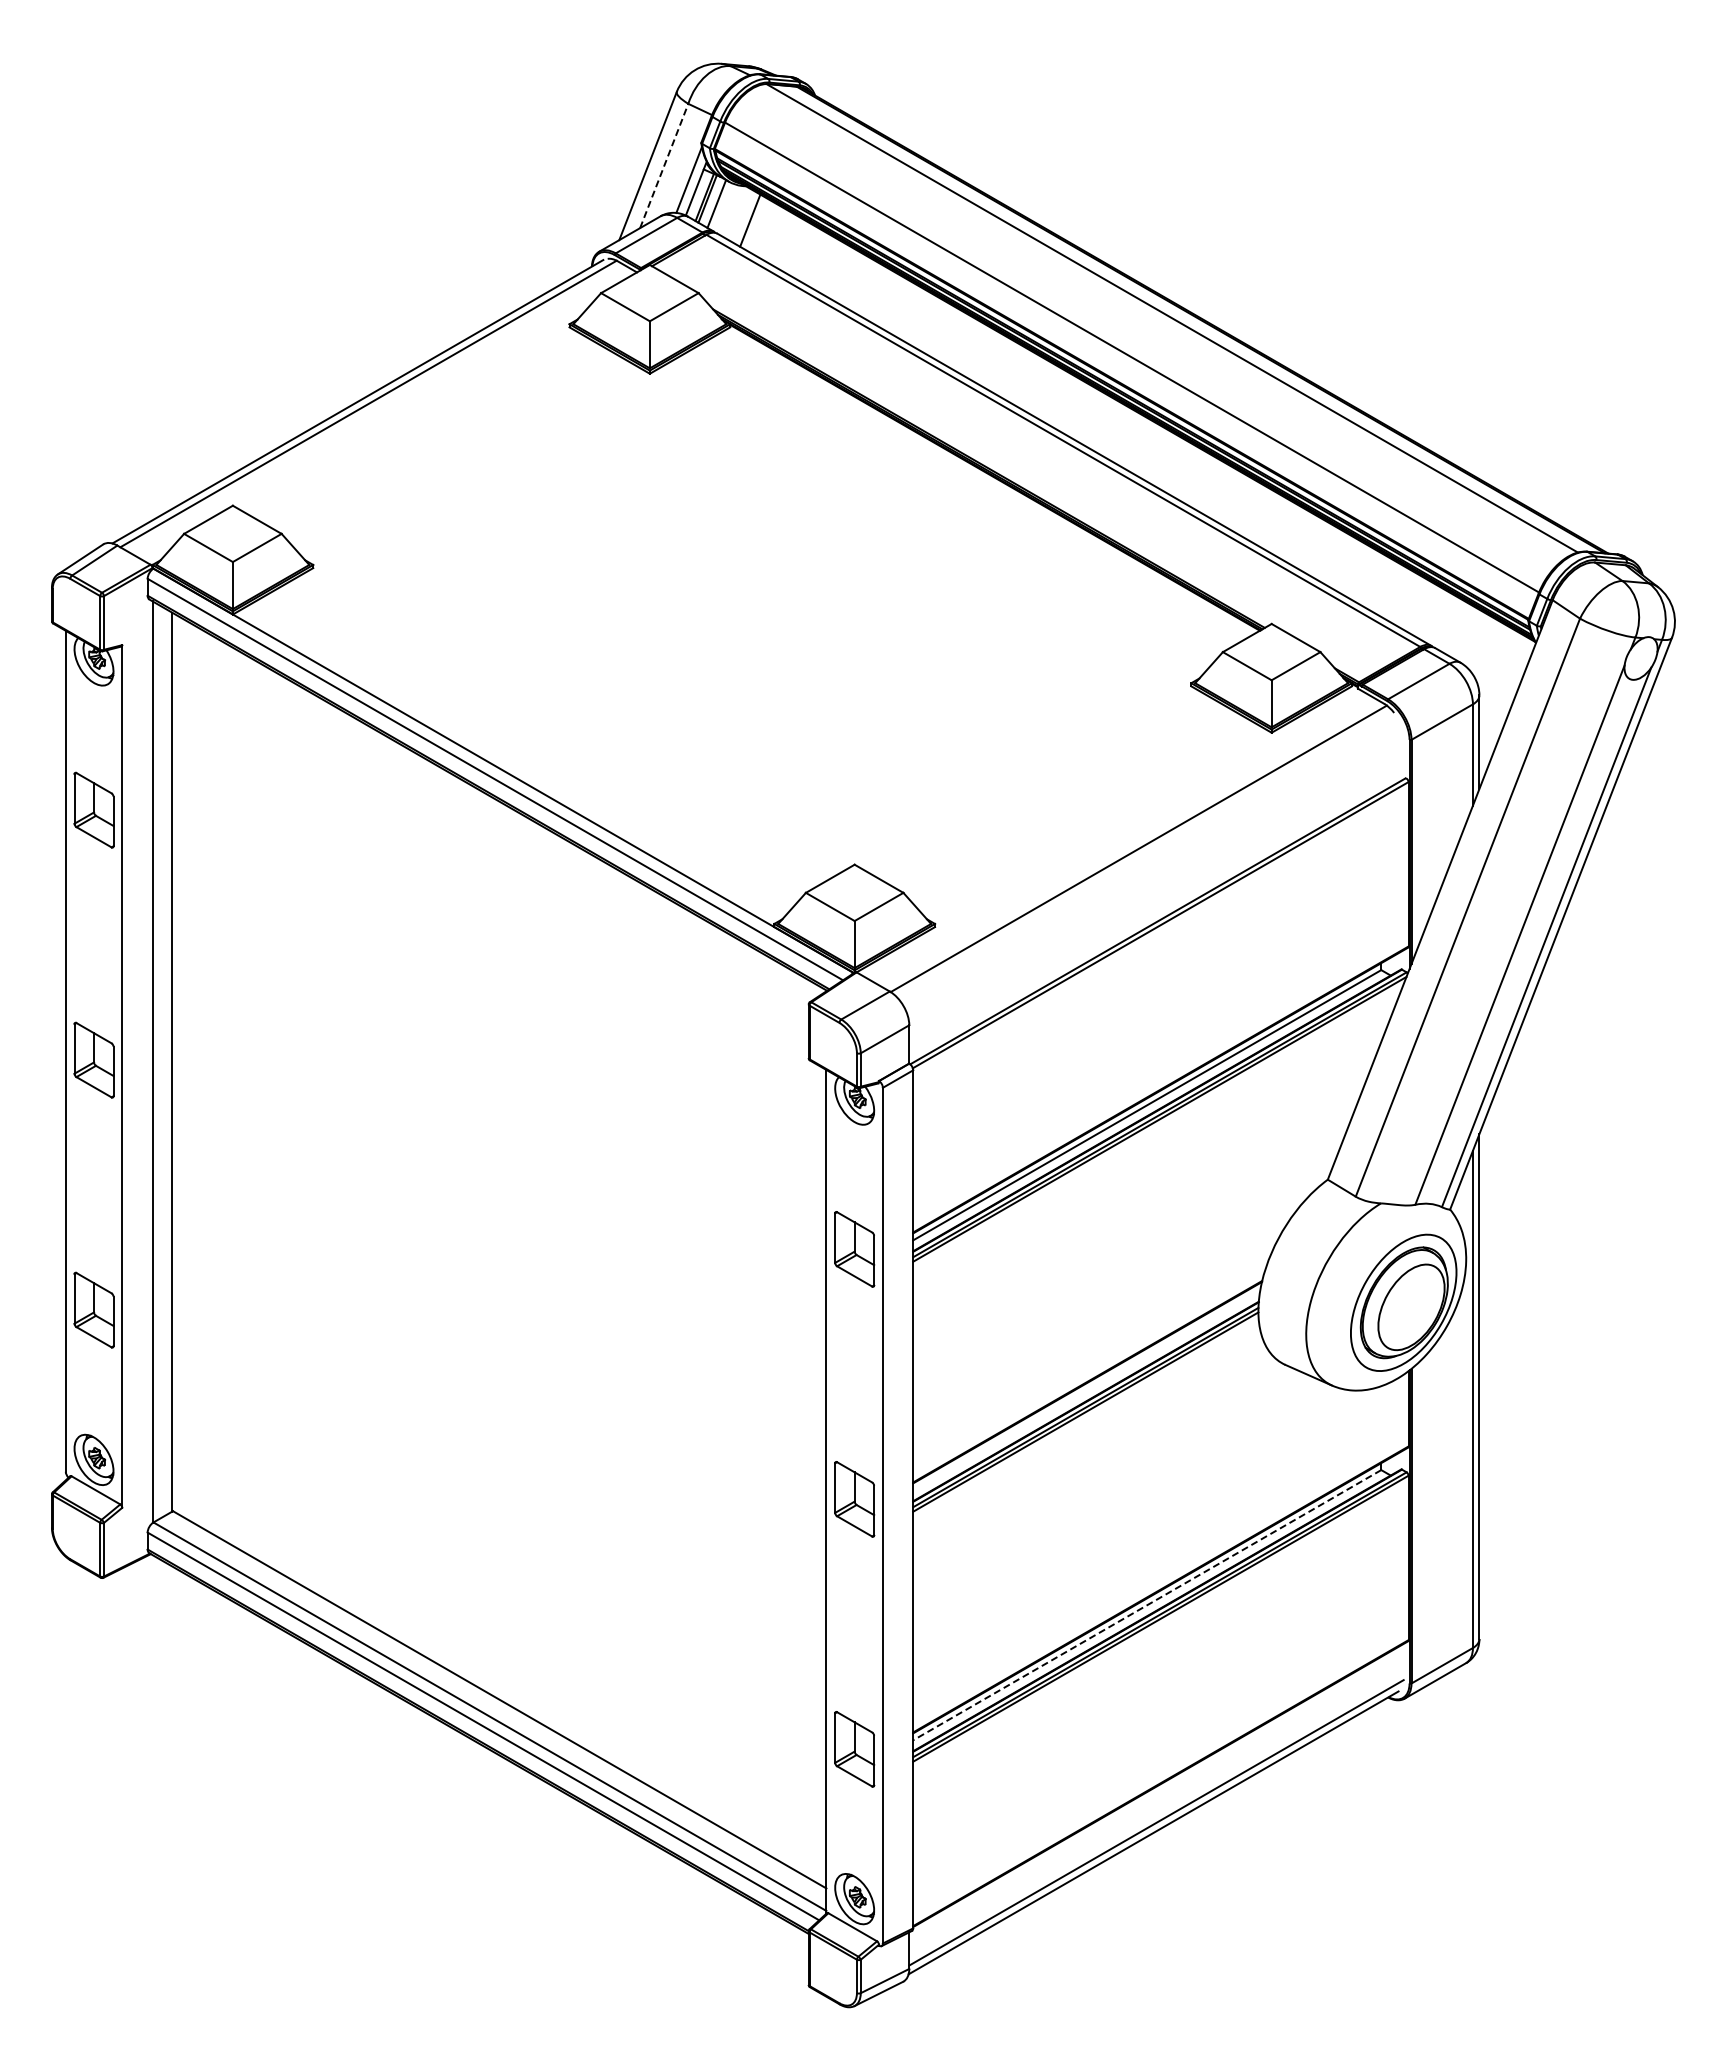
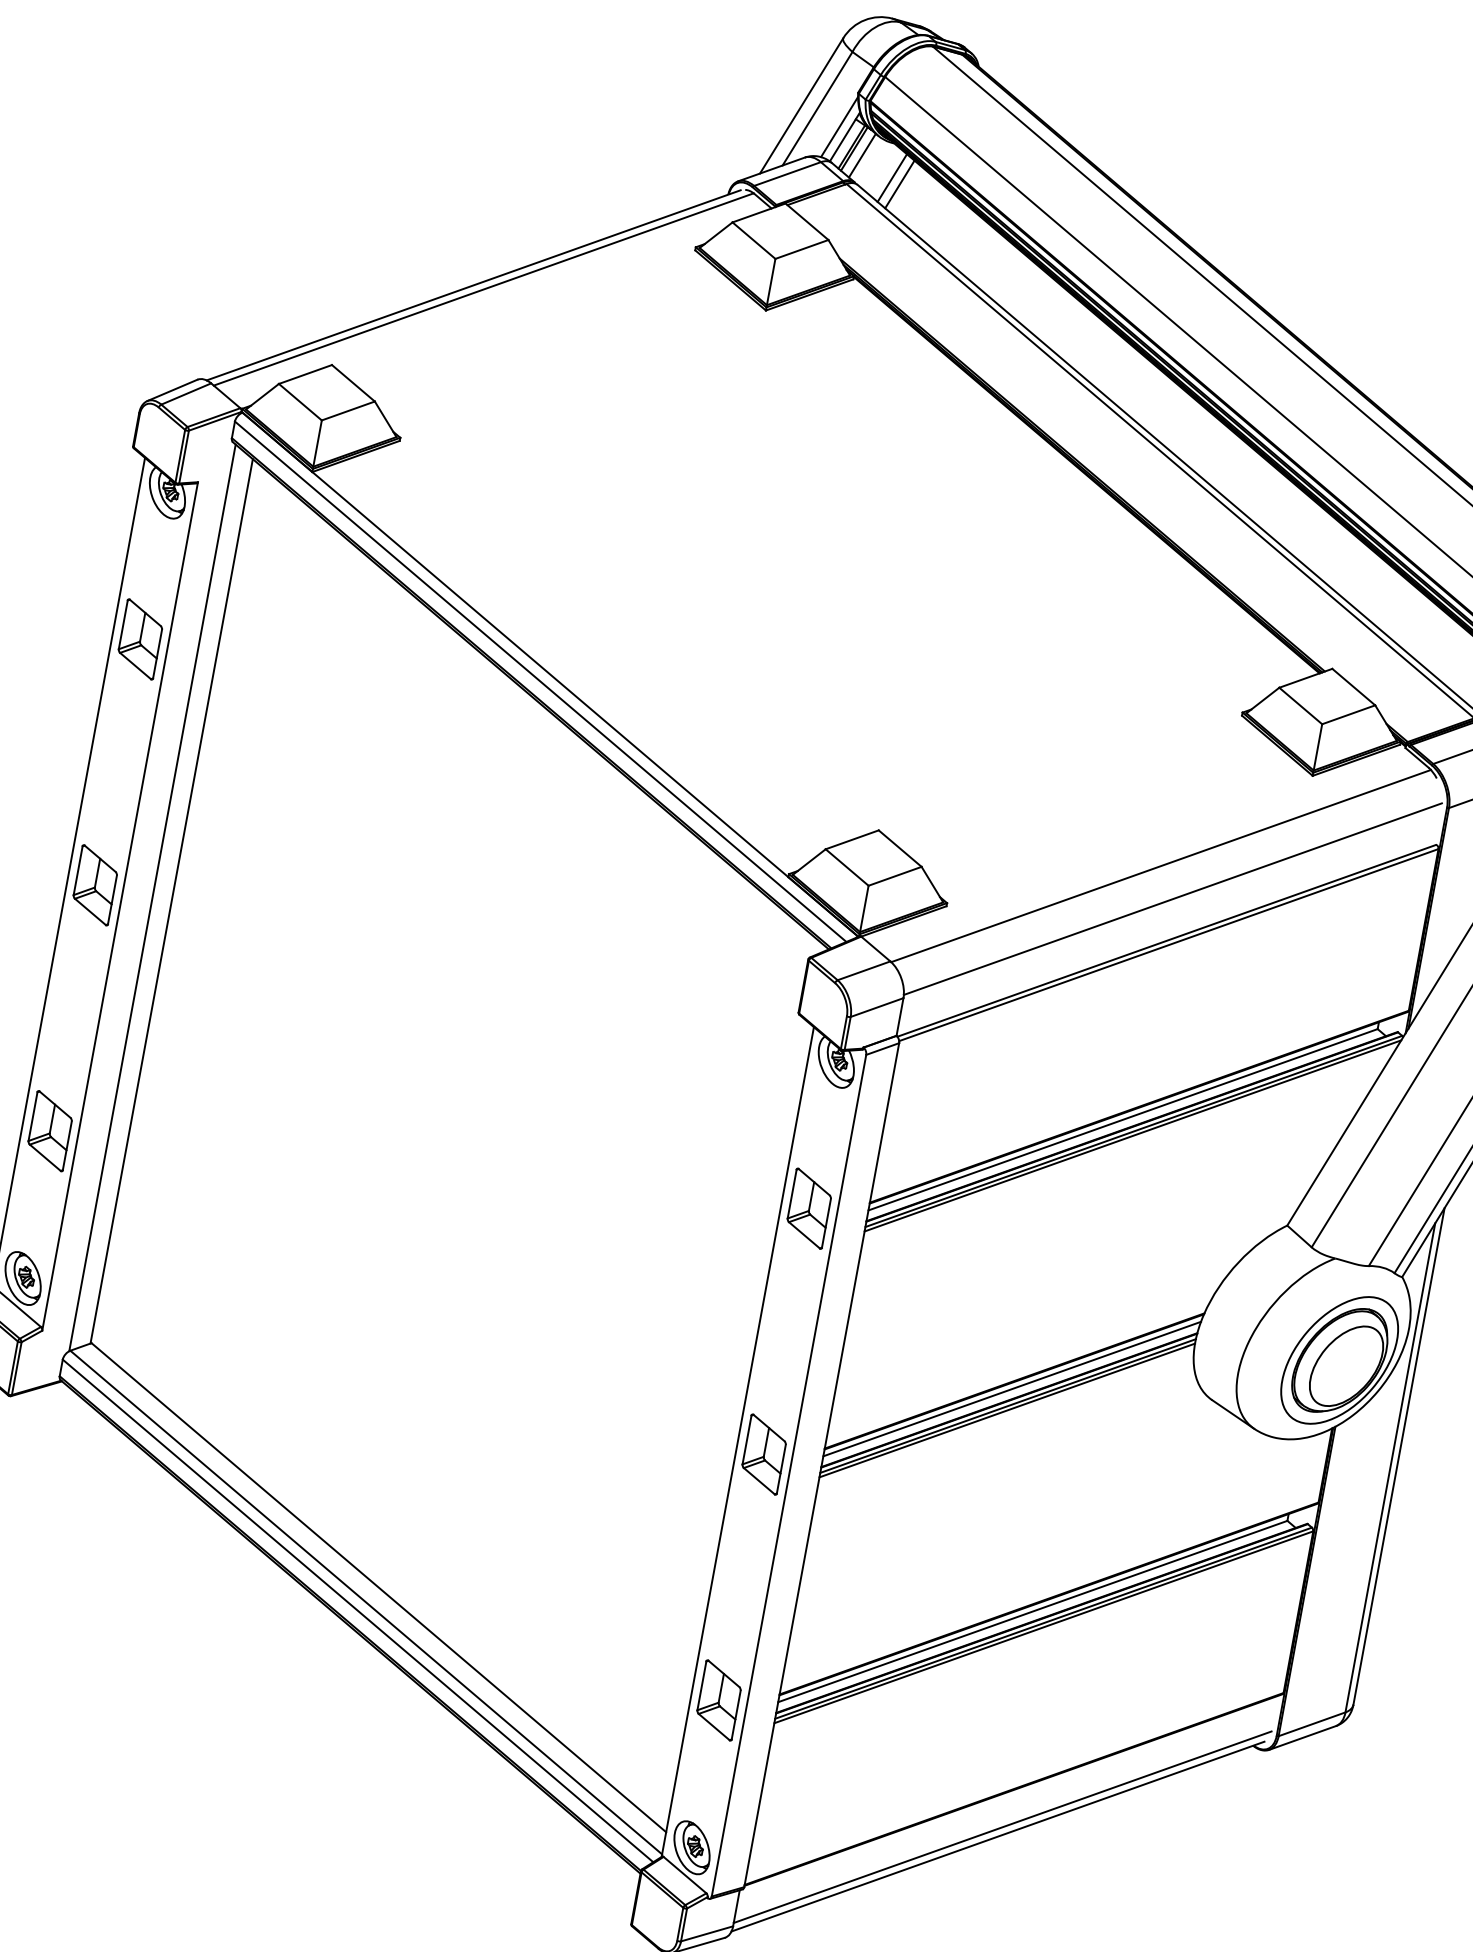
line: (664, 165) -> (817, 108), dashed -> solid
line: (758, 225) -> (899, 184), added
line: (1156, 879) -> (1172, 899), added
line: (1086, 1389) -> (1012, 1388), added
line: (1146, 1605) -> (1032, 1611), dashed -> solid

